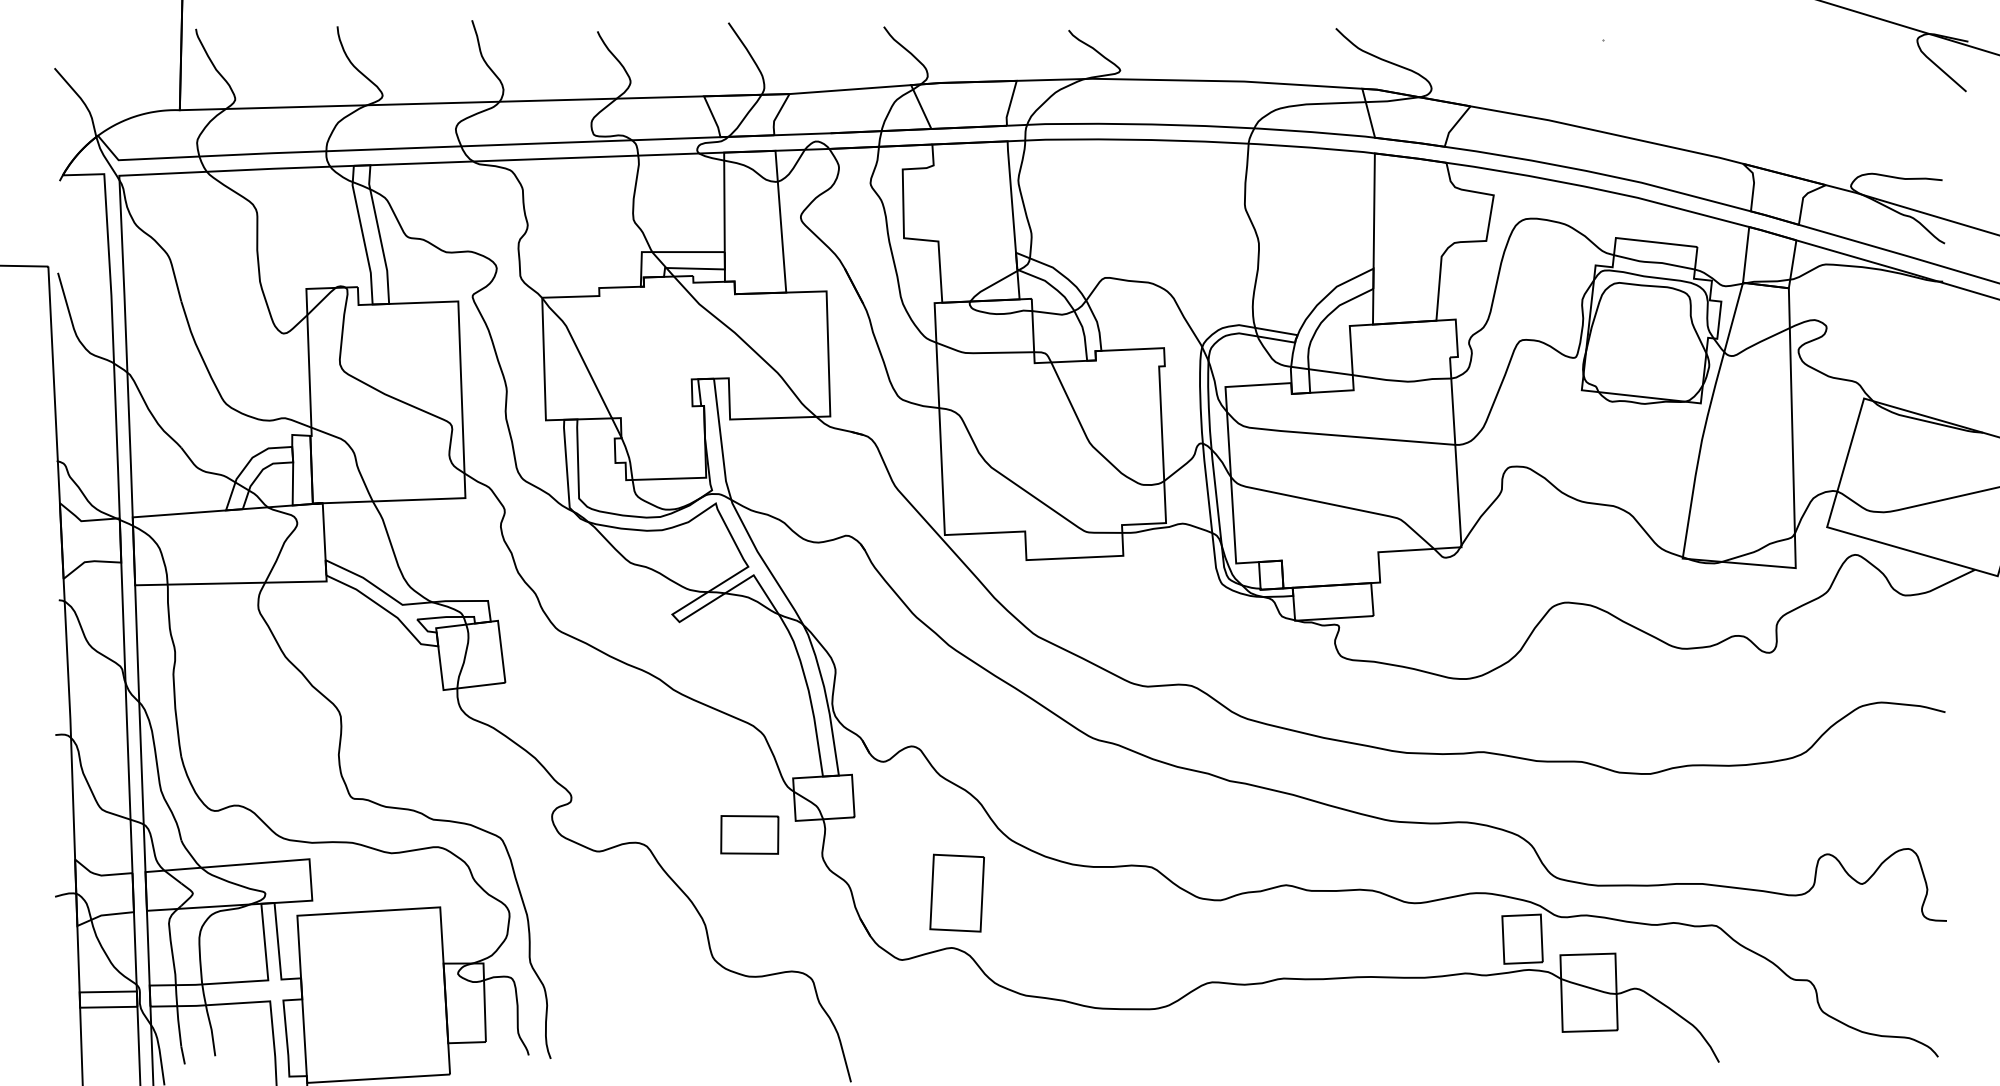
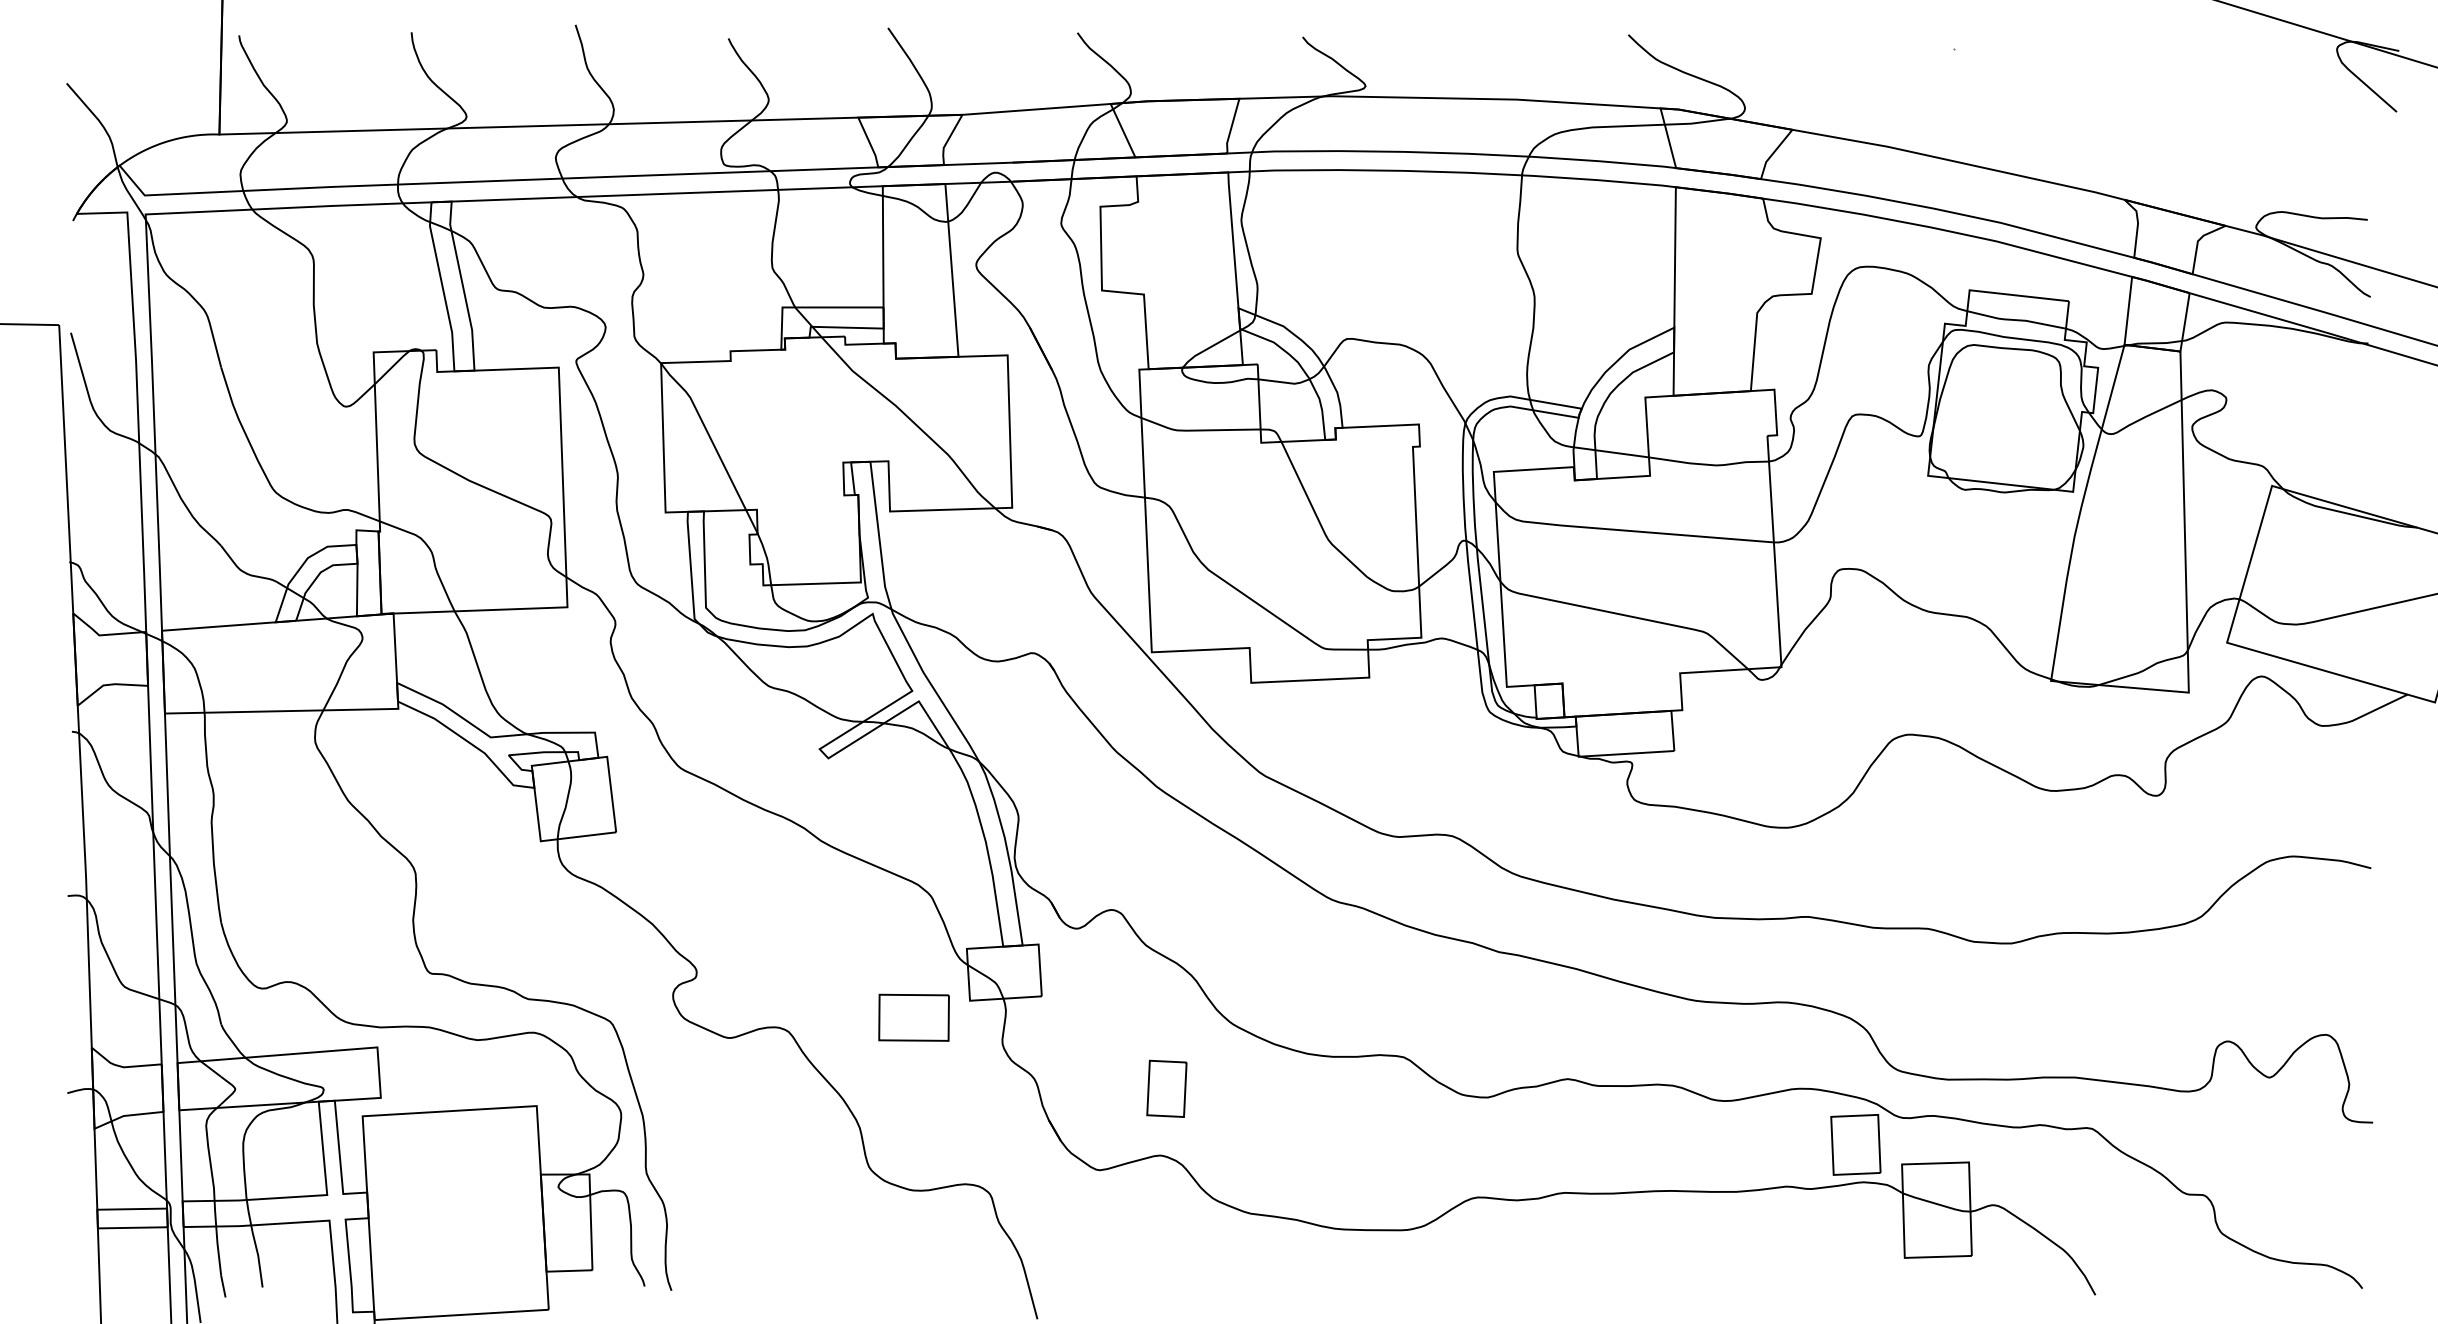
part: (956, 892) -> (1166, 1088), size x0.6

